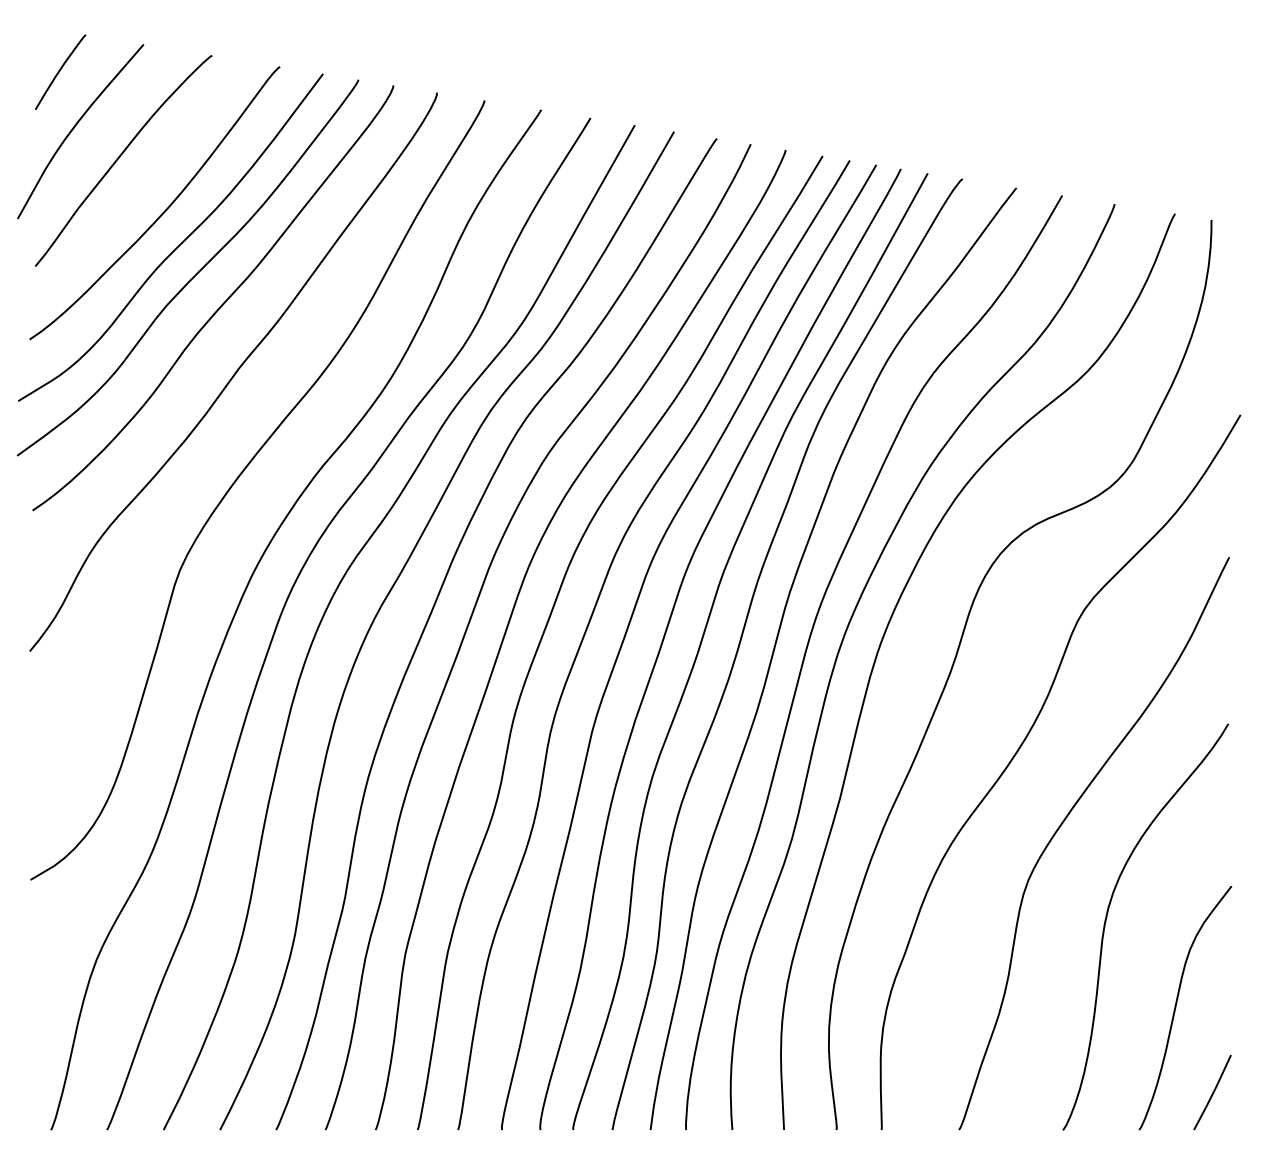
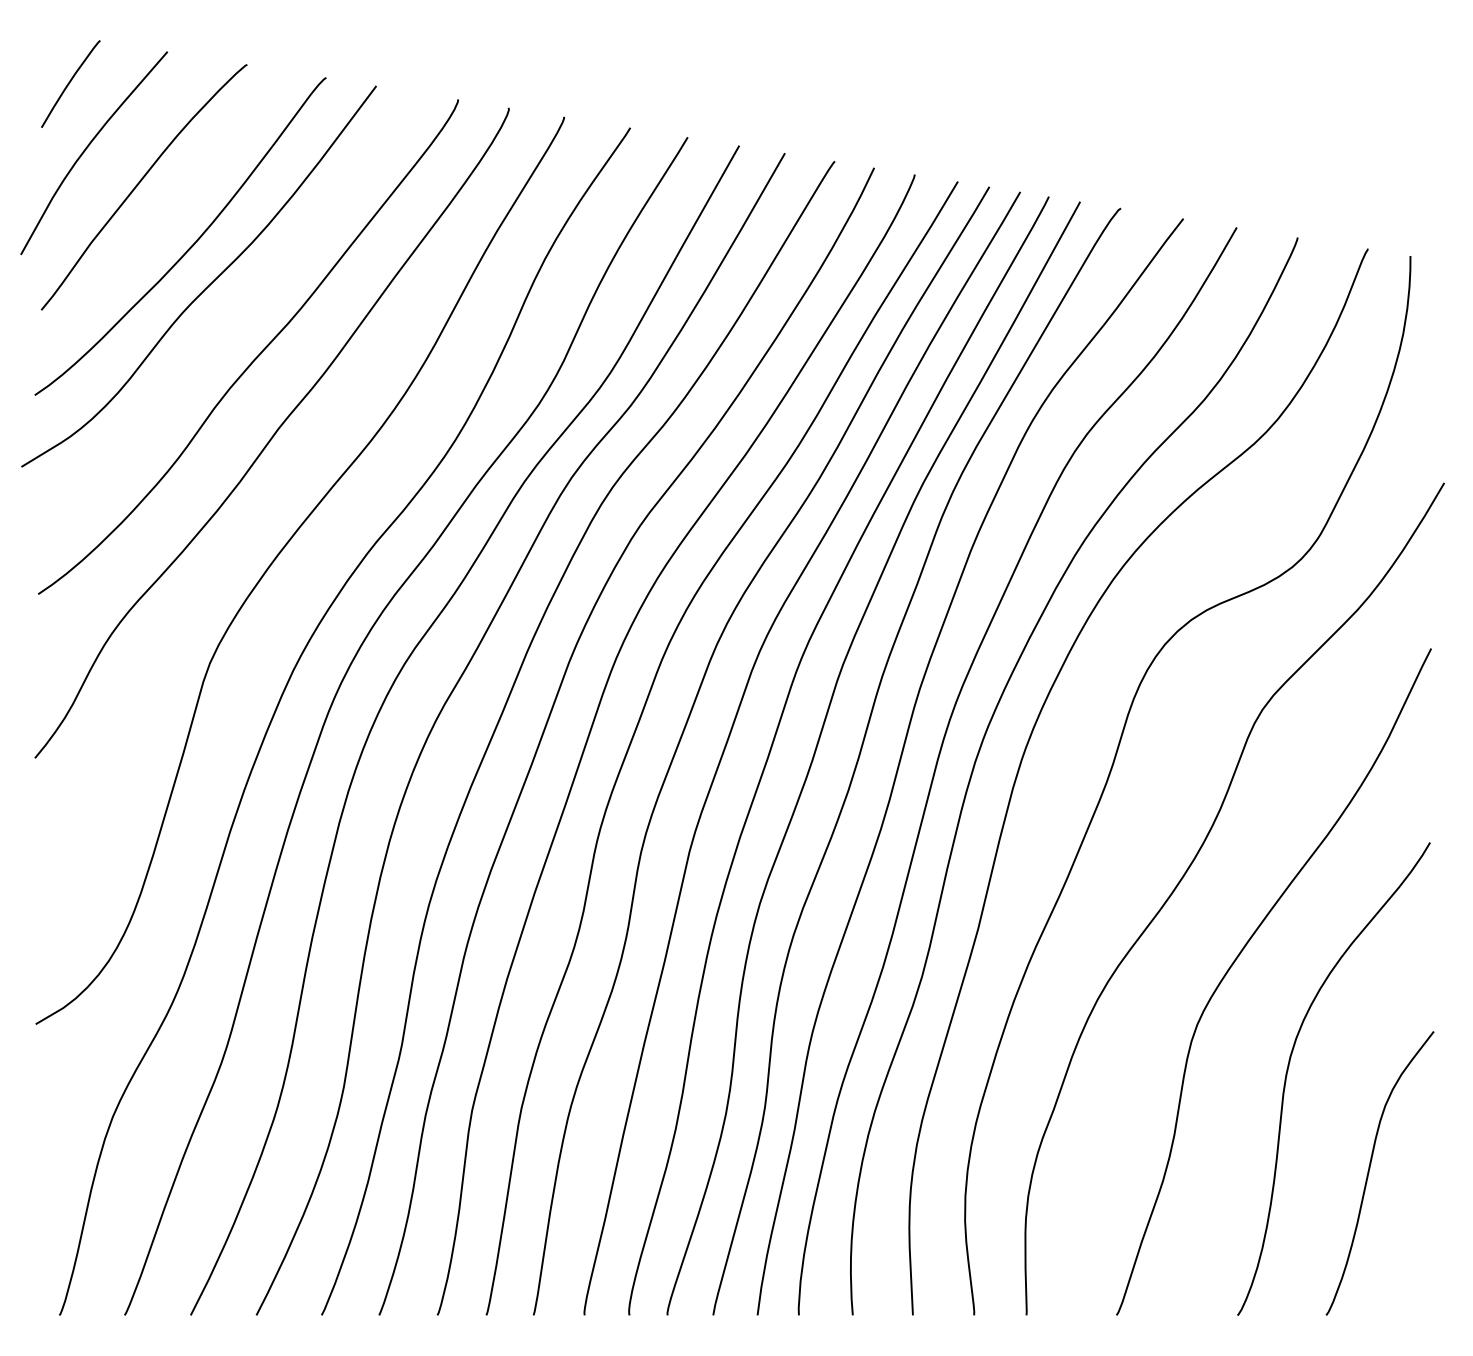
curve: (195, 274) -> (227, 319), removed
line: (1212, 1092) -> (1411, 1271), removed

